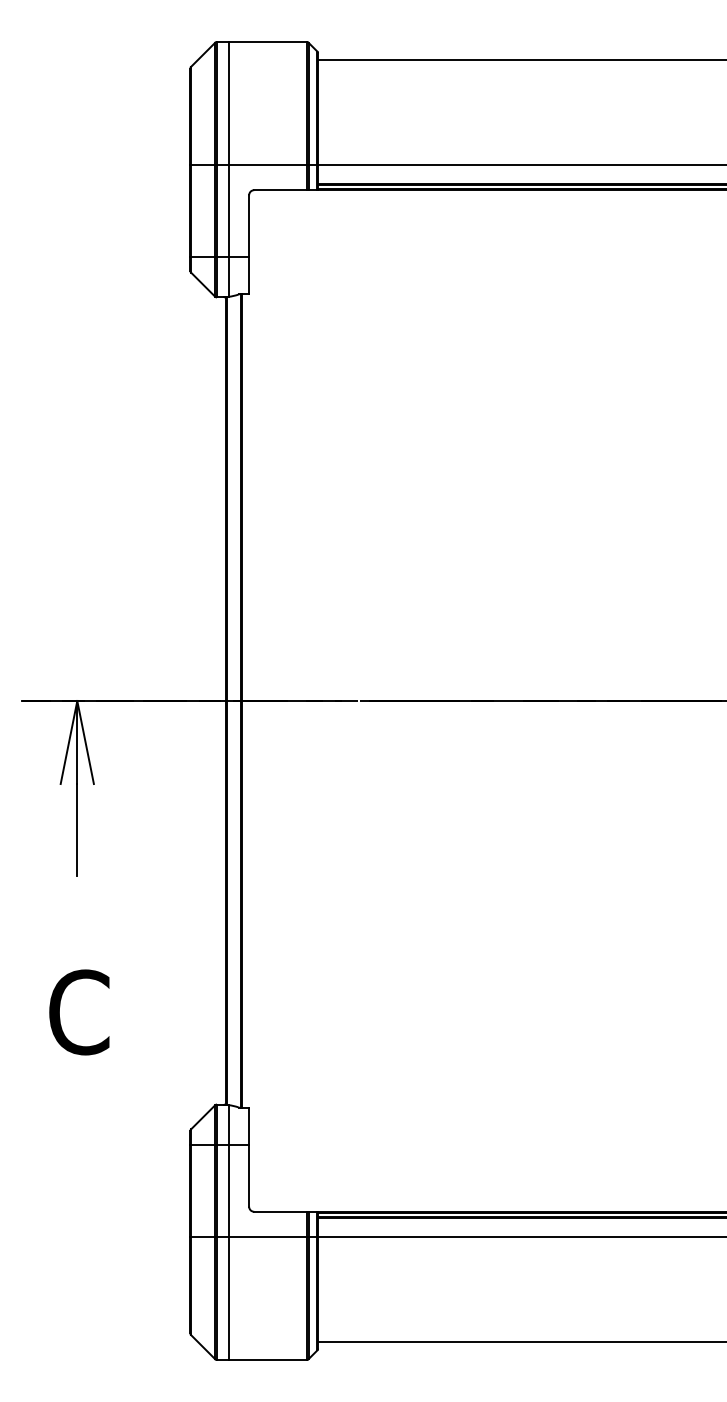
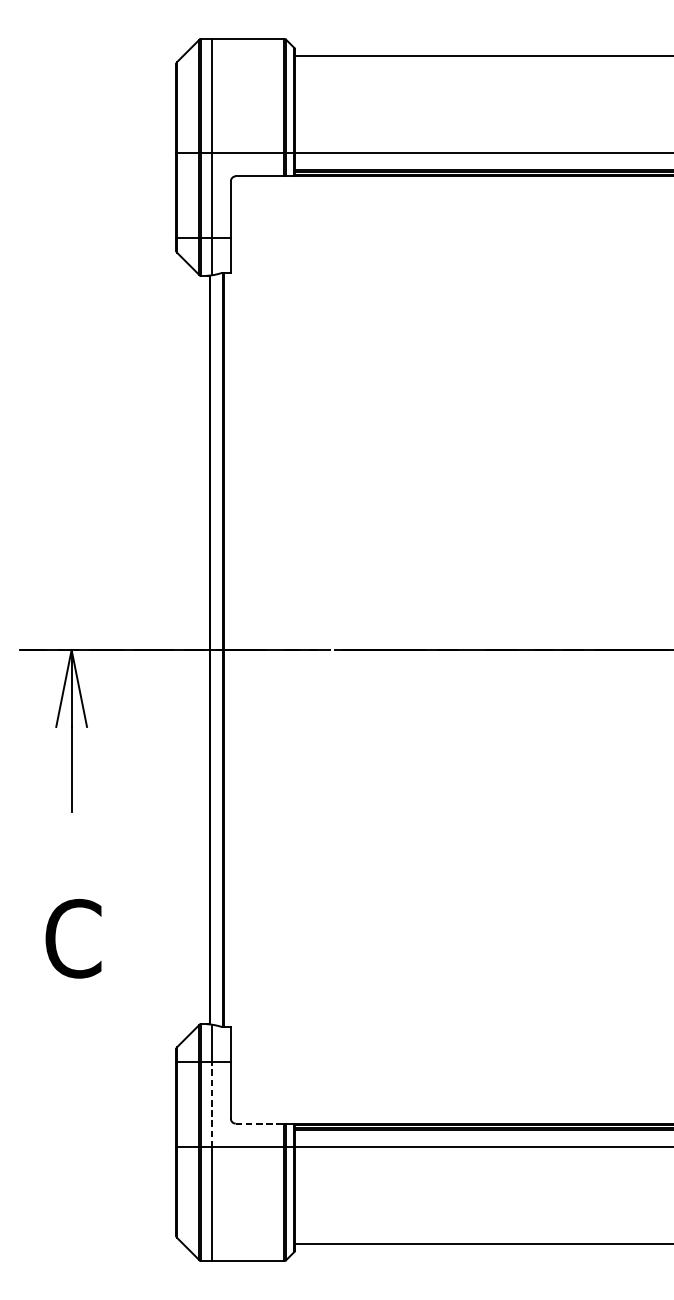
line: (228, 1191) -> (211, 1104), solid -> dashed
line: (281, 1211) -> (260, 1123), solid -> dashed

